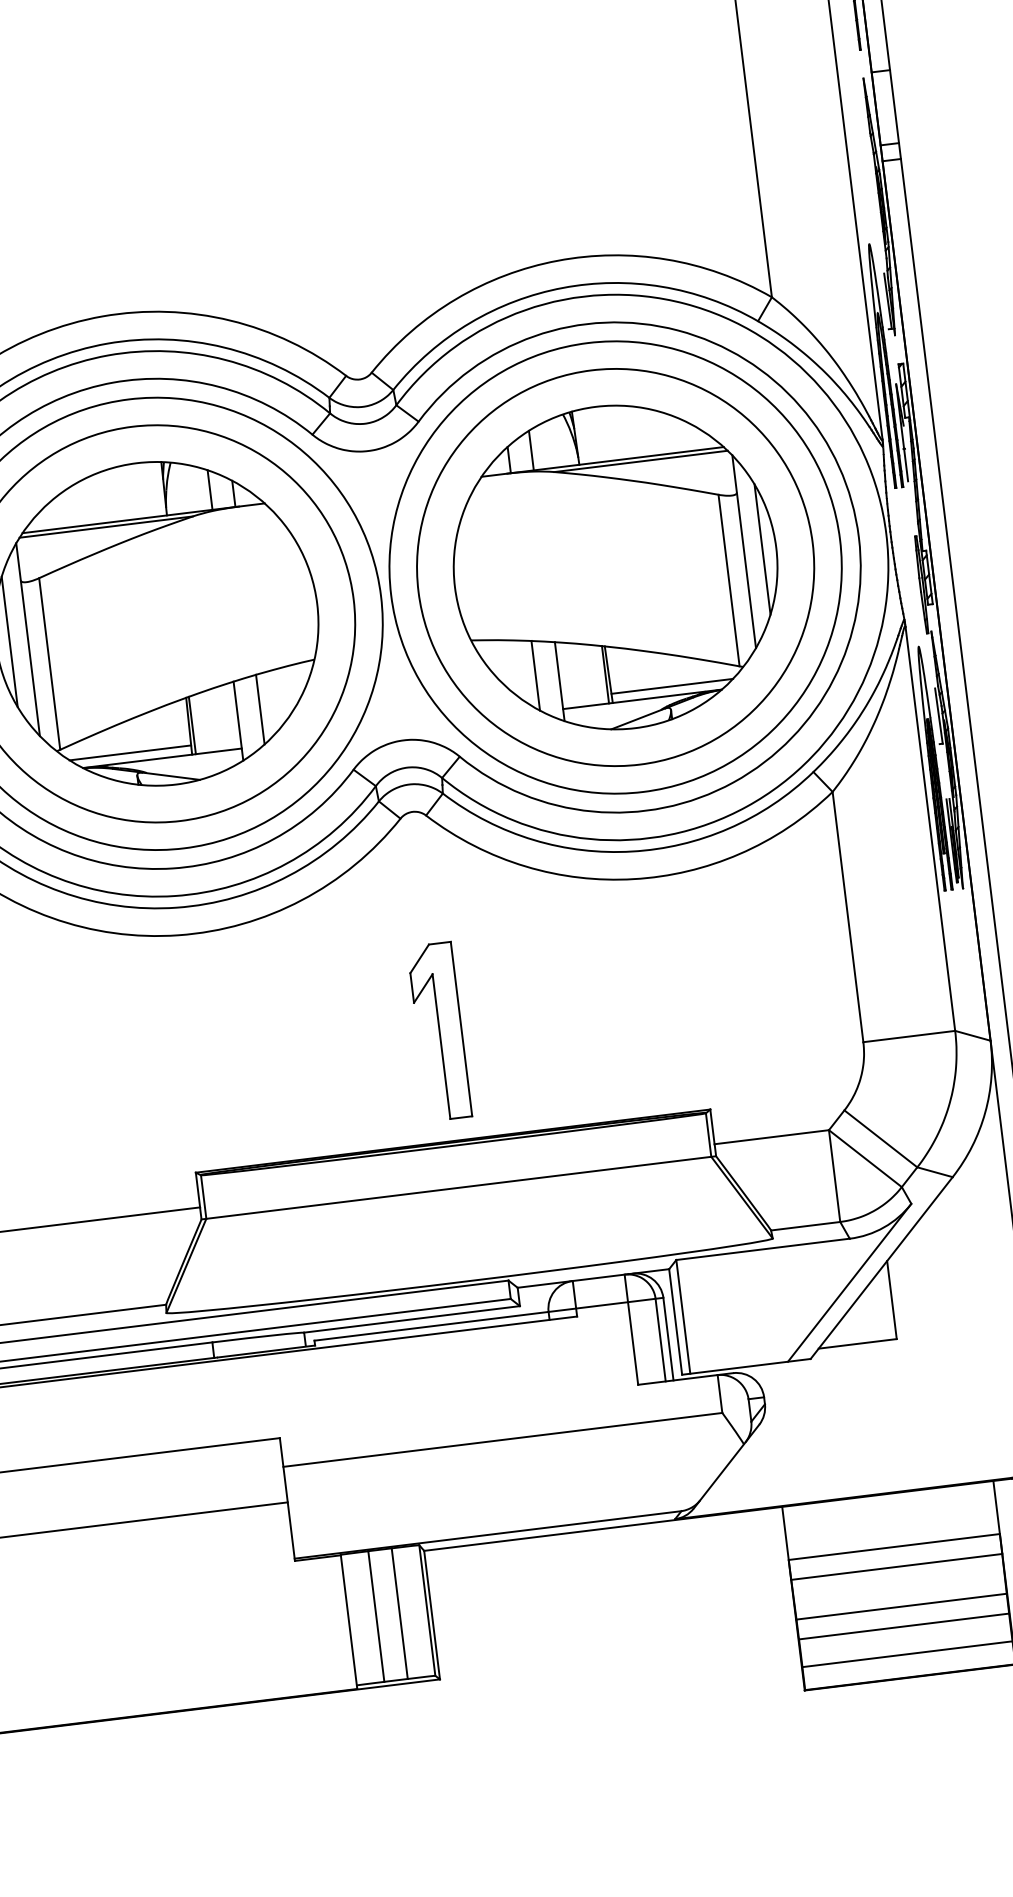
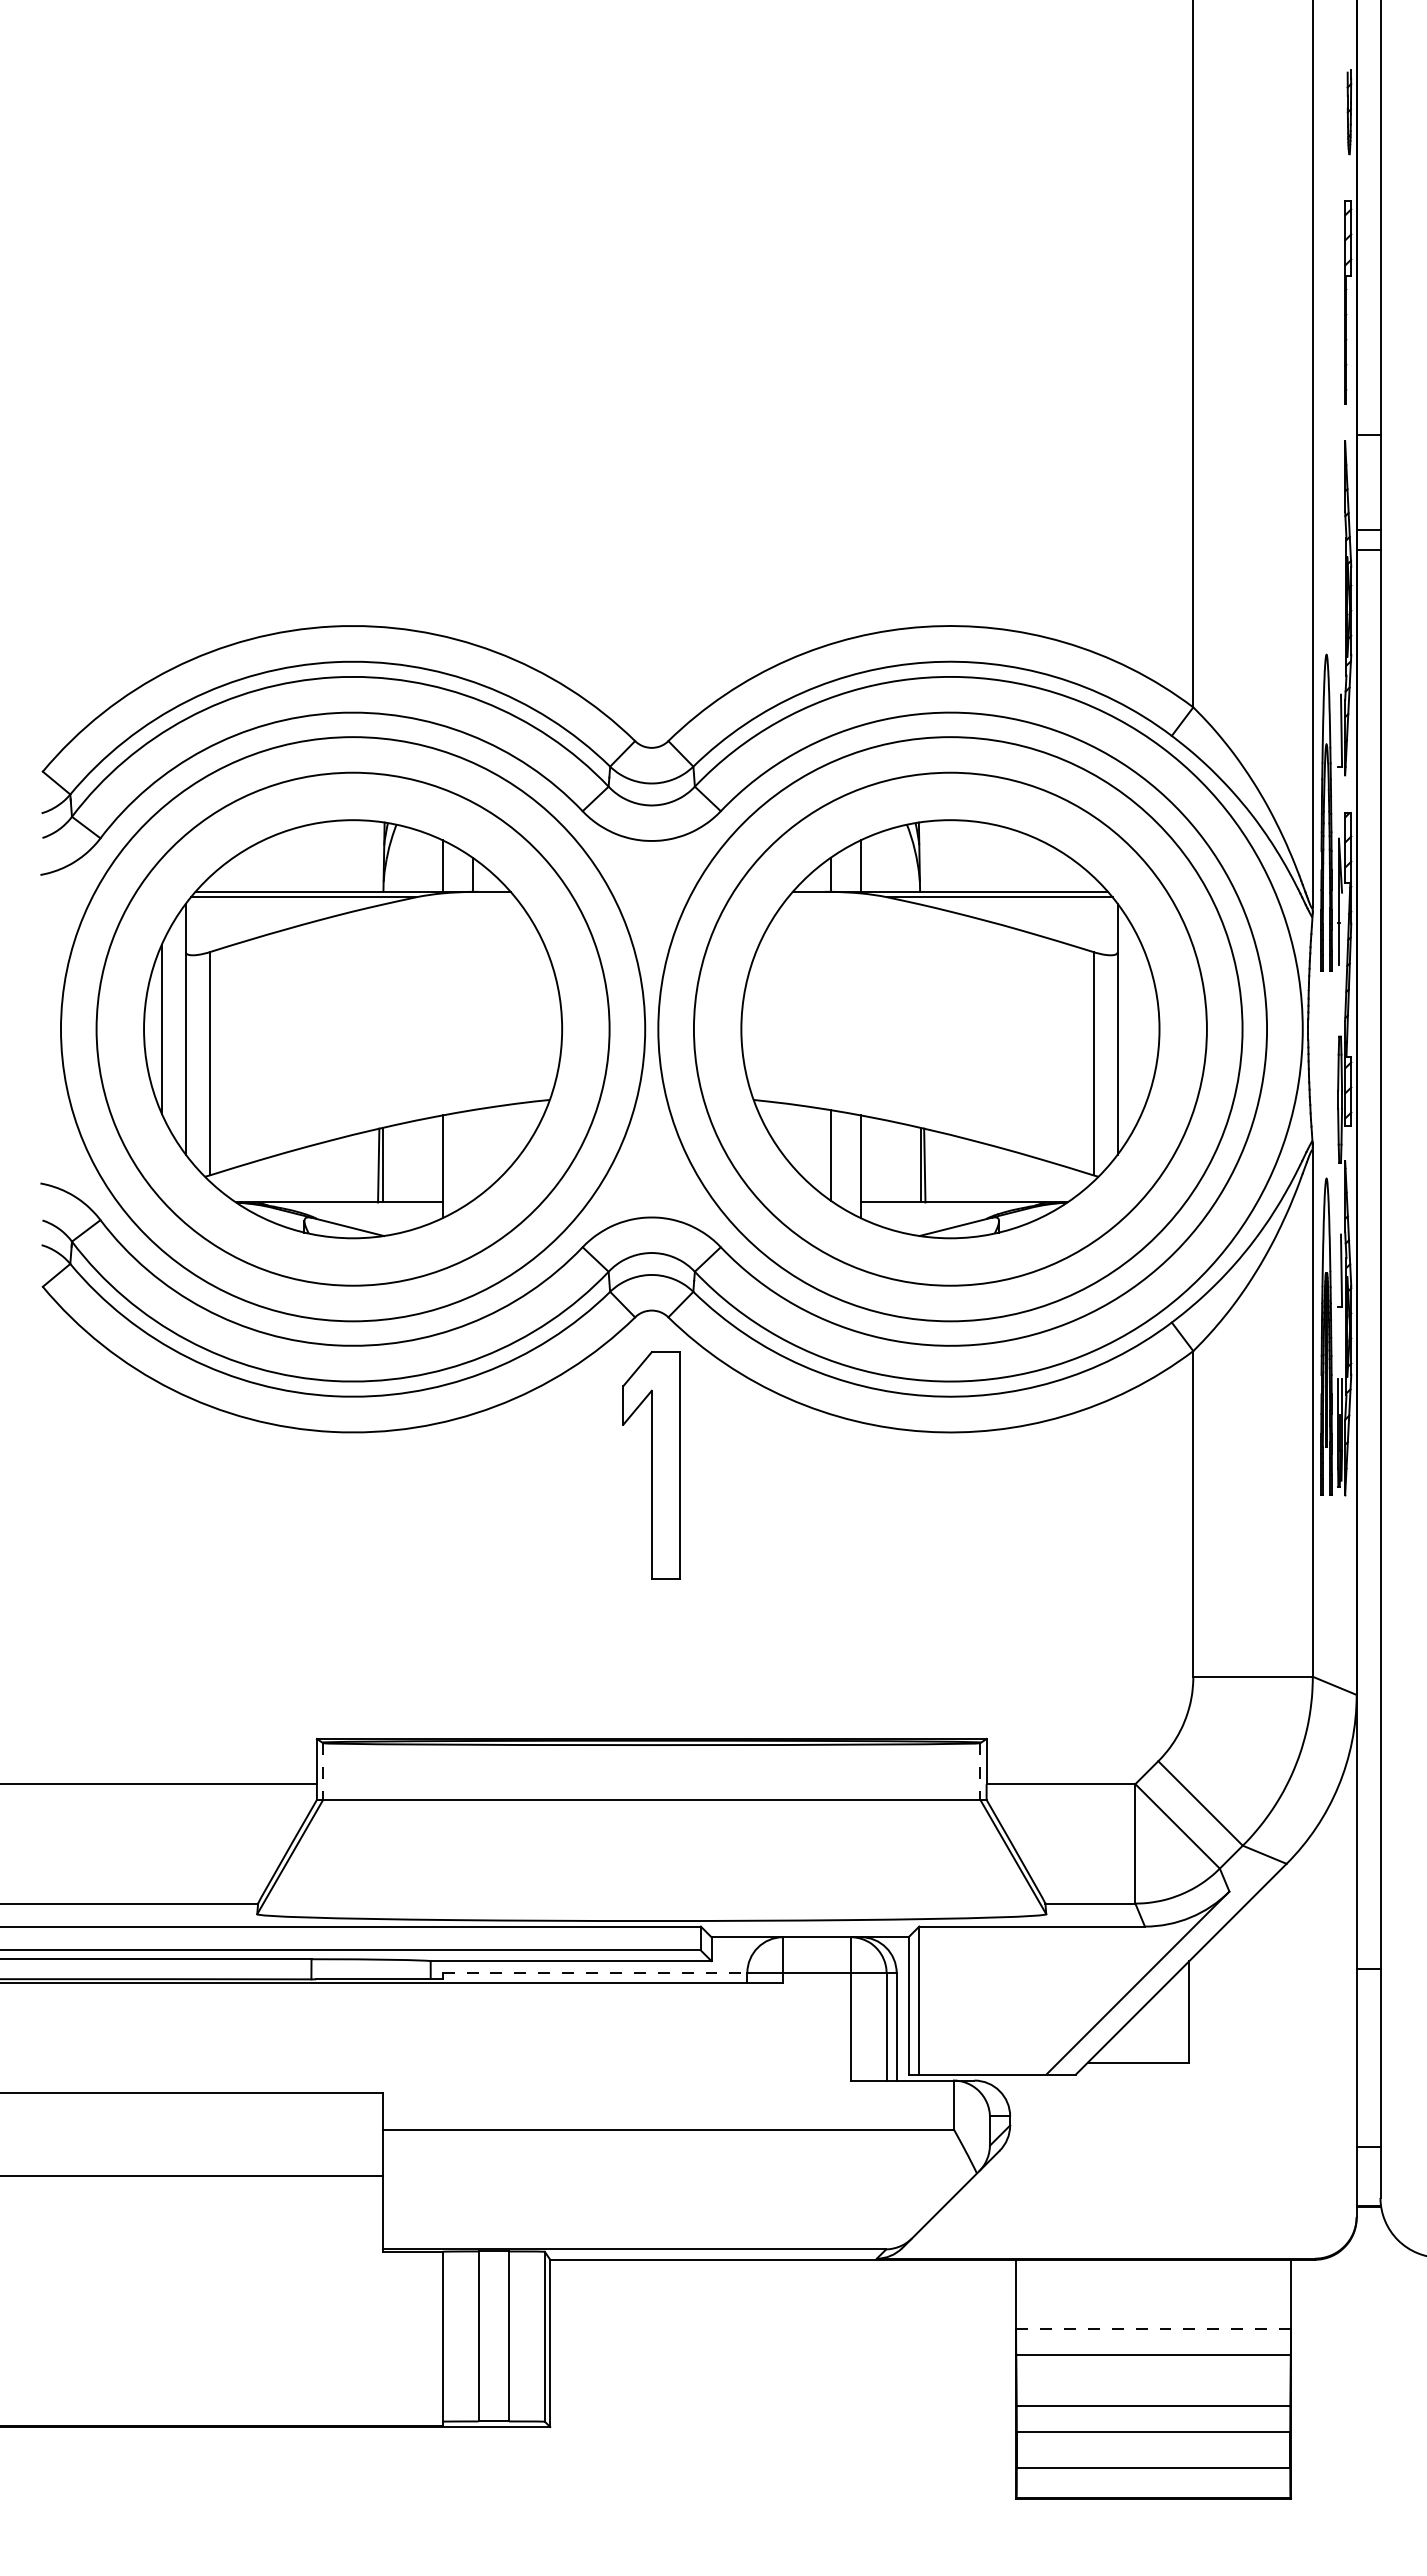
line: (762, 548) -> (1141, 1028), removed
line: (672, 686) -> (1004, 1190), removed
line: (260, 709) -> (472, 1155), removed
line: (130, 752) -> (299, 1190), removed
part: (439, 1031) -> (651, 1465), moved
line: (708, 1135) -> (980, 1772), solid -> dashed
line: (204, 1197) -> (323, 1772), solid -> dashed
line: (431, 1326) -> (595, 1973), solid -> dashed
line: (894, 1546) -> (1153, 2328), solid -> dashed

